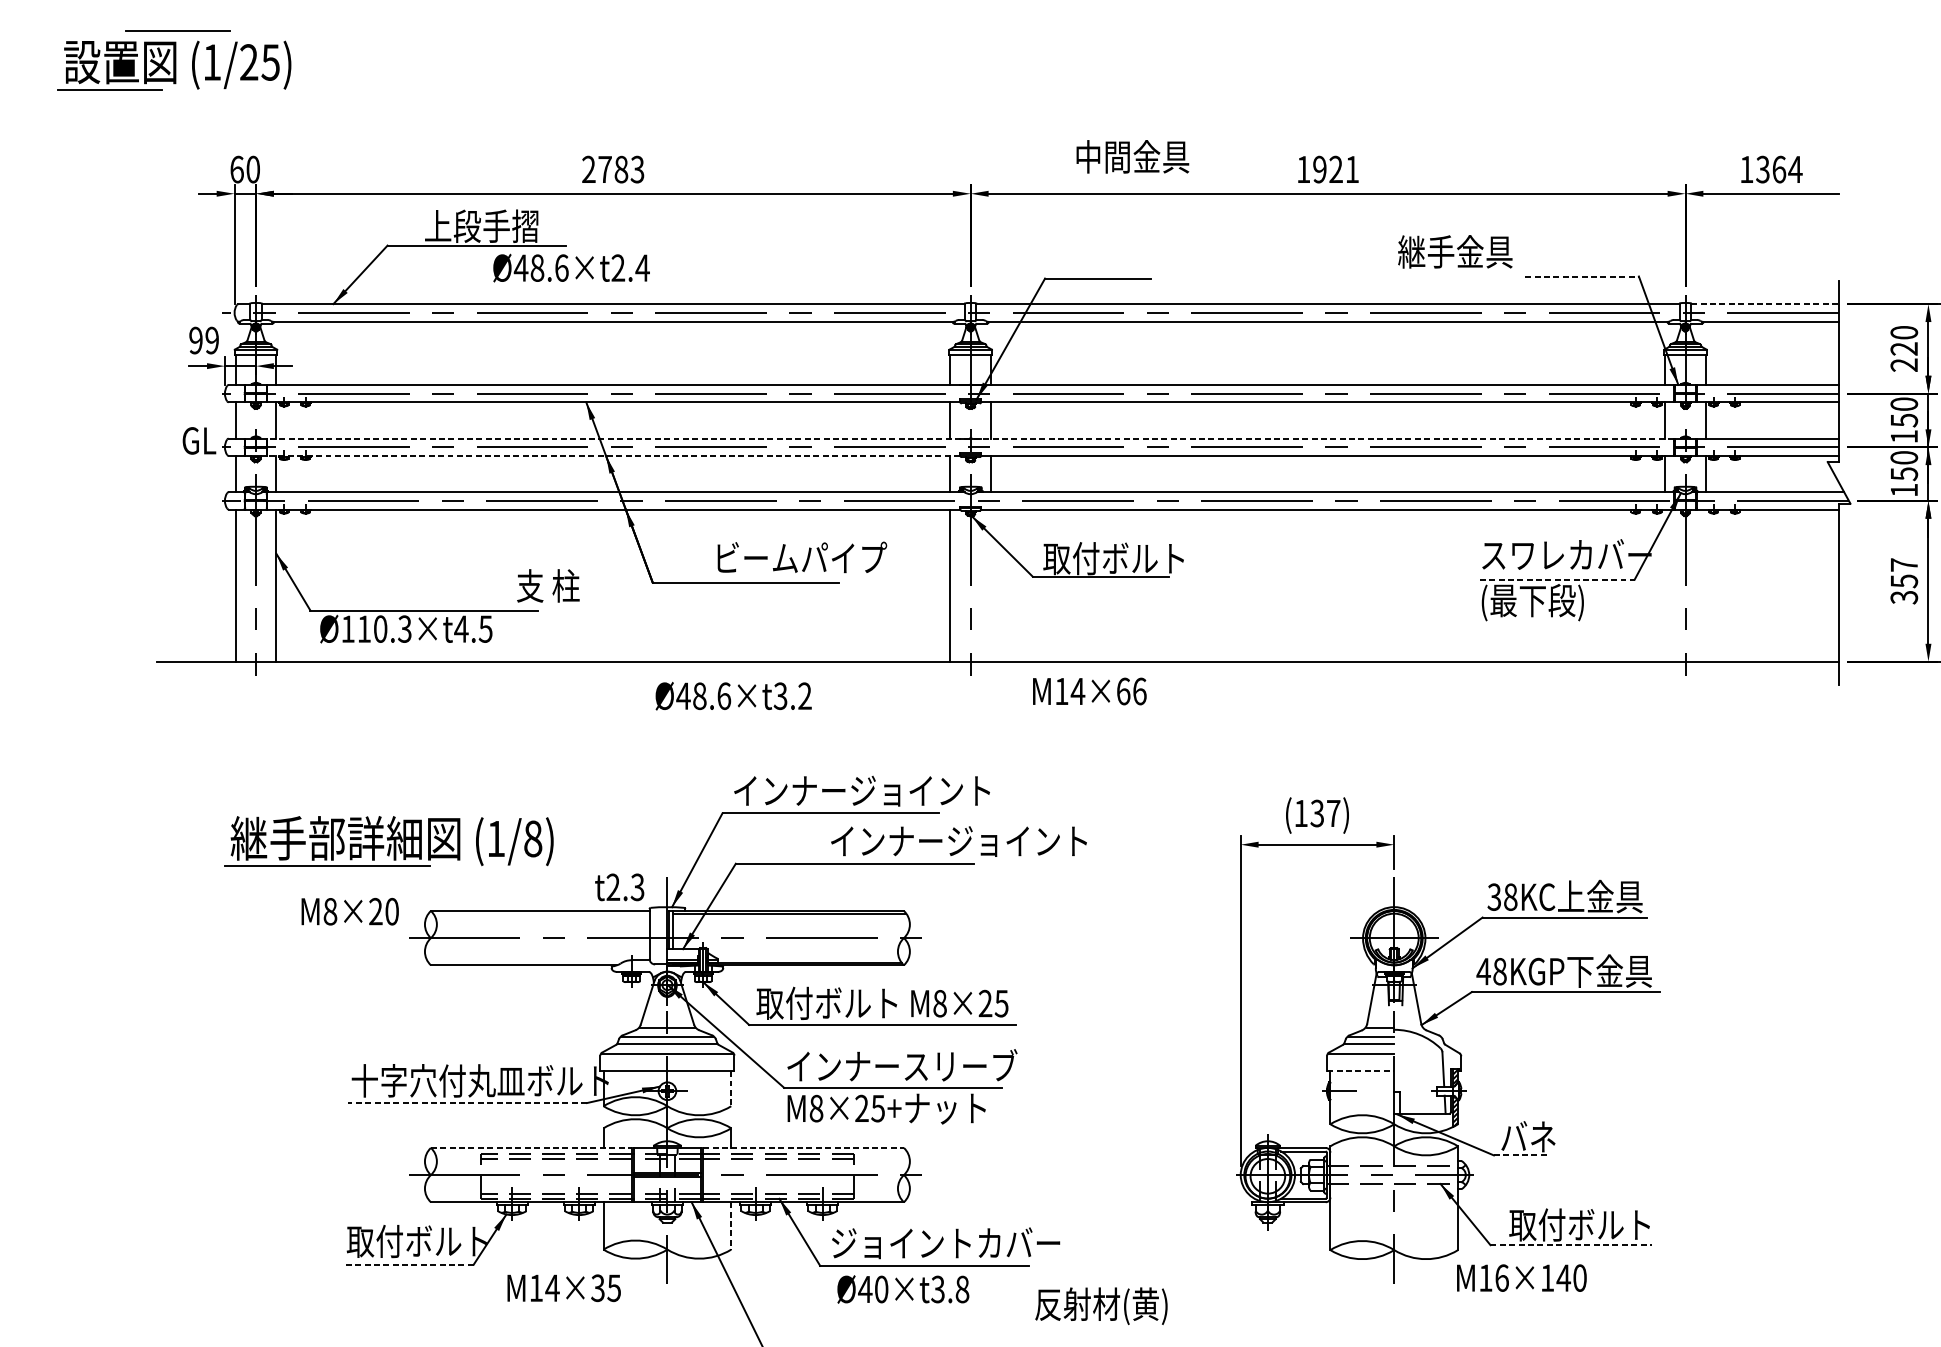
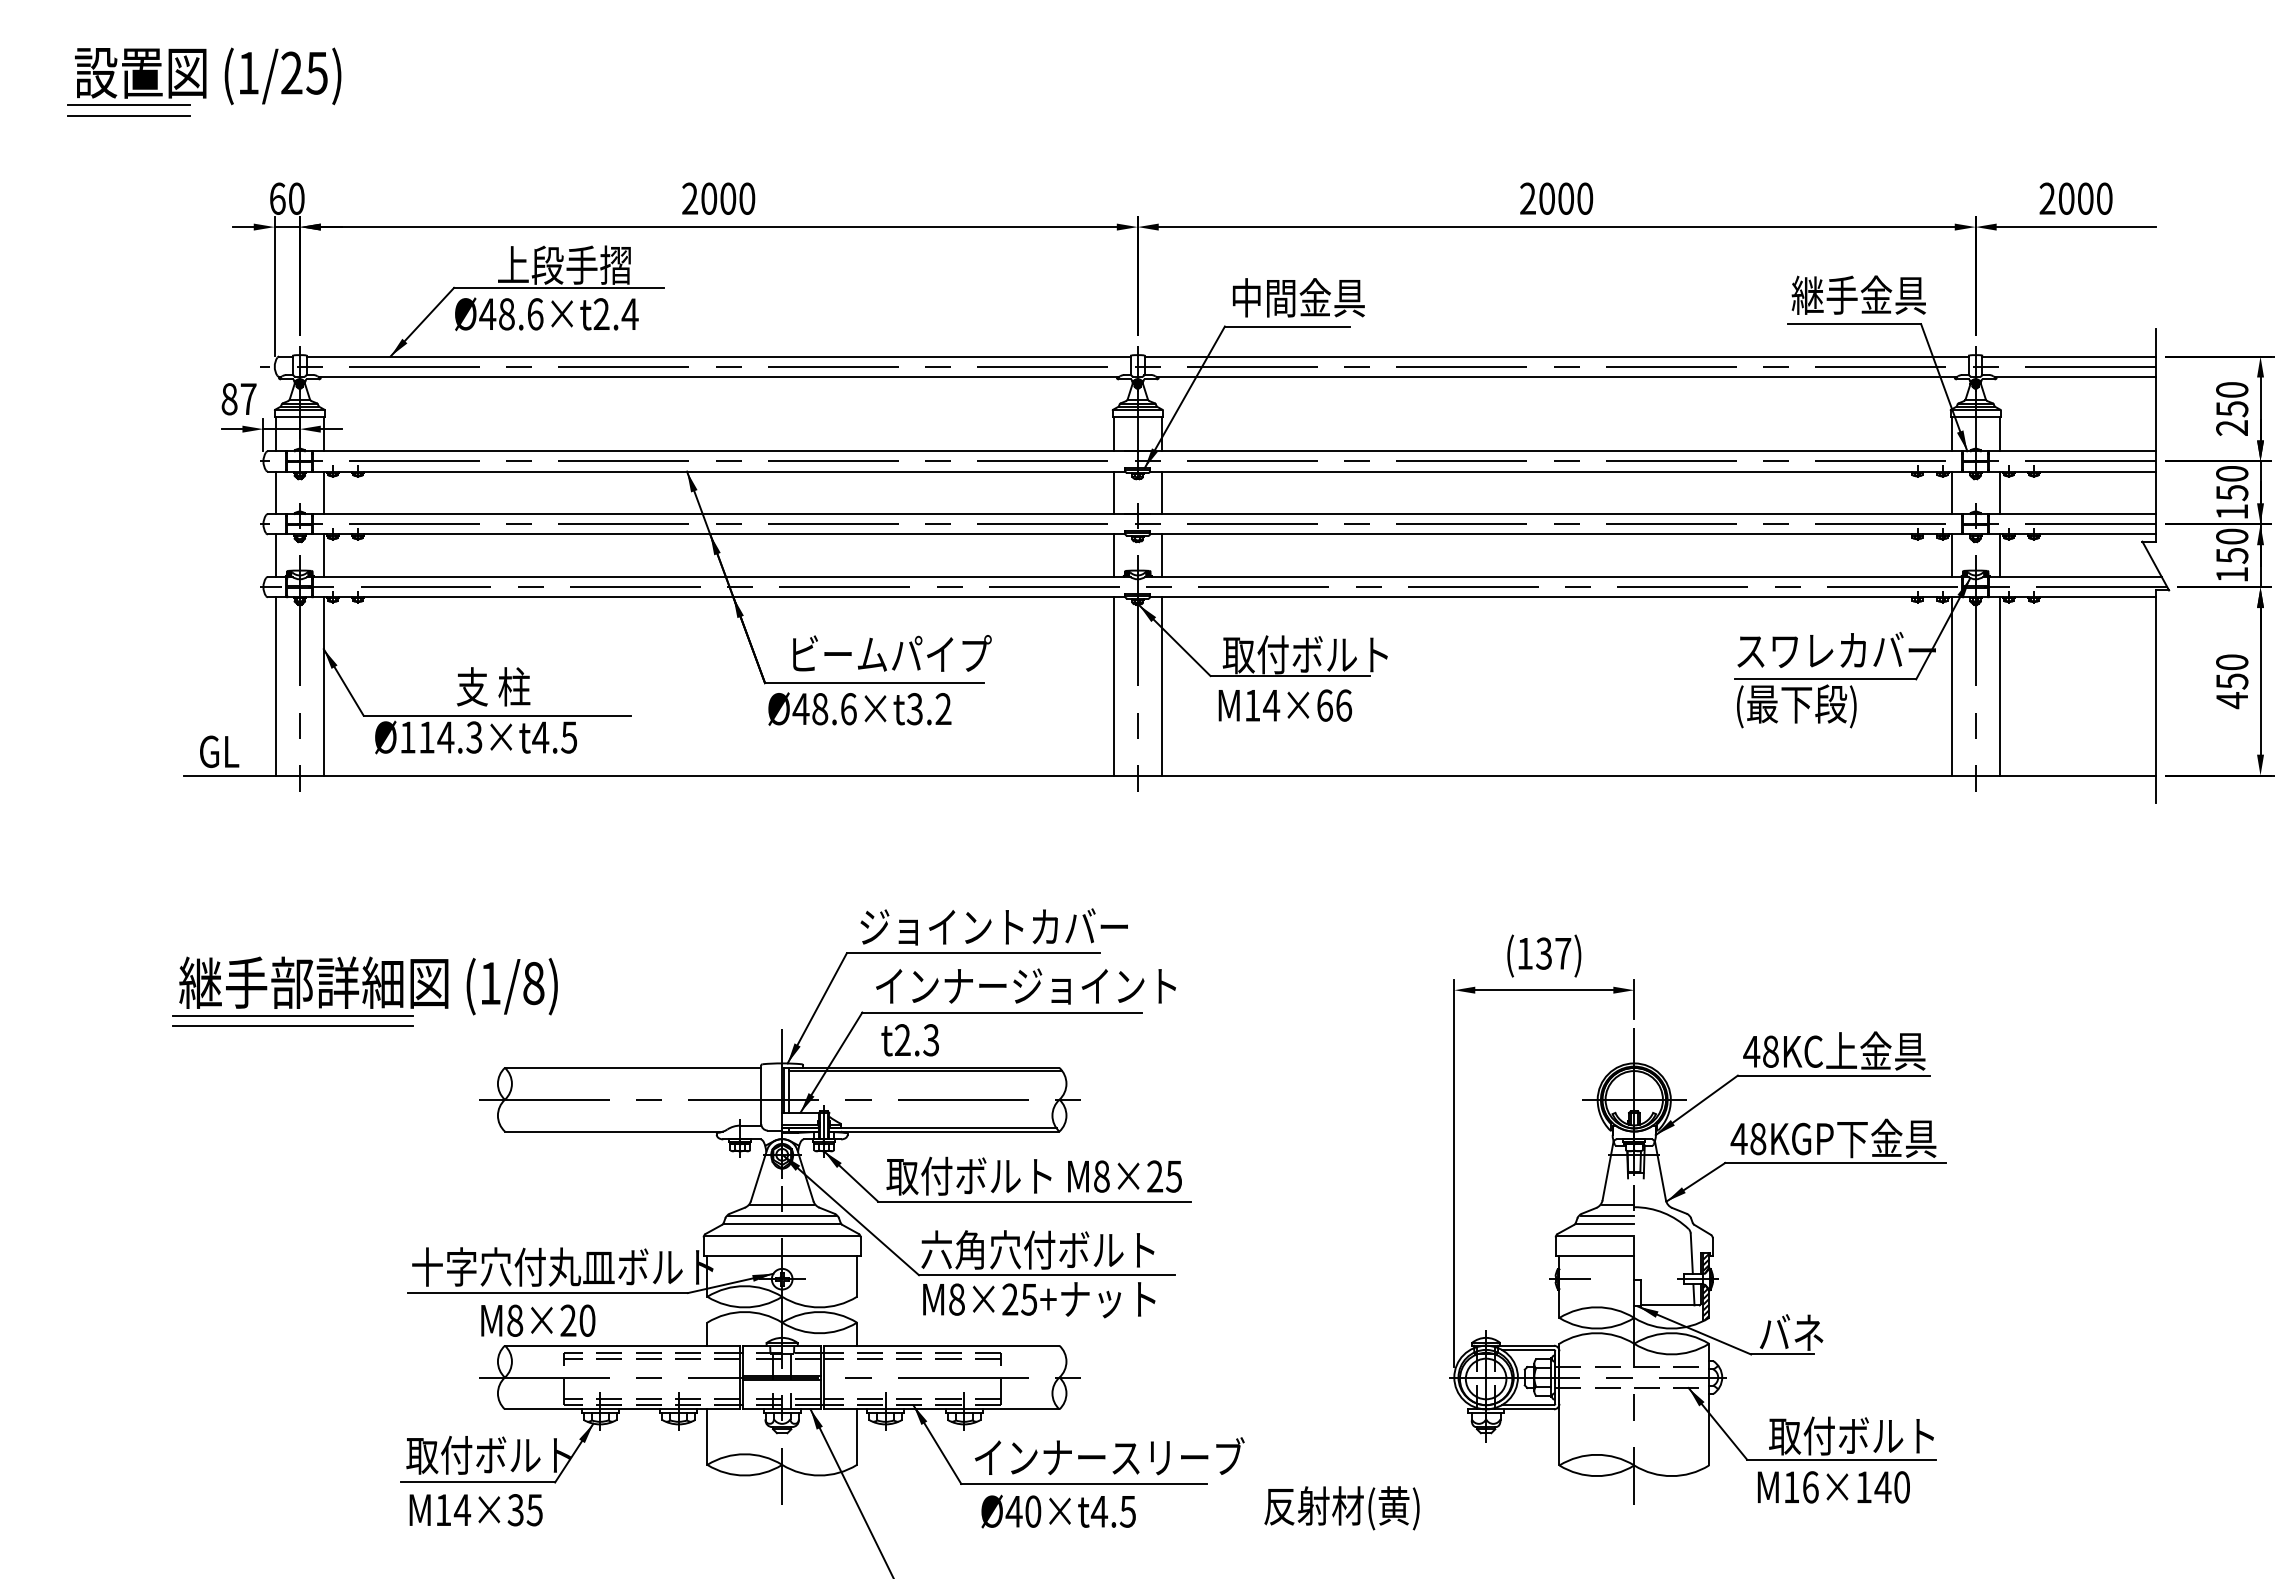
line: (177, 30) -> (128, 115), moved
text: (1132, 156) -> (1298, 297), moved
text: (621, 169) -> (728, 198), 2783 -> 2000
text: (1327, 169) -> (1556, 198), 1921 -> 2000
text: (1771, 169) -> (2076, 198), 1364 -> 2000
text: (1455, 251) -> (1858, 294), moved
text: (571, 268) -> (546, 314), moved
line: (1582, 276) -> (1854, 324), dashed -> solid
line: (1765, 304) -> (2069, 356), dashed -> solid
text: (203, 340) -> (238, 399), 99 -> 87
text: (1904, 349) -> (2232, 409), 220 -> 250
line: (970, 438) -> (1137, 514), dashed -> solid
text: (199, 440) -> (219, 751), moved
line: (613, 455) -> (718, 534), dashed -> solid
text: (802, 557) -> (892, 653), moved
line: (1557, 579) -> (1825, 679), dashed -> solid
text: (1904, 581) -> (2232, 681), 357 -> 450
text: (548, 585) -> (493, 686), moved
line: (990, 585) -> (1161, 686), added
line: (1664, 585) -> (1951, 686), added
line: (1705, 585) -> (1999, 686), added
text: (380, 629) -> (445, 737), Ø110.3×t4.5 -> Ø114.3×t4.5
text: (1089, 691) -> (1285, 705), moved
text: (733, 695) -> (859, 708), moved
text: (862, 790) -> (1010, 926), インナージョイント -> ジョイントカバー
part: (388, 841) -> (364, 986), moved
text: (958, 841) -> (1025, 986), moved
line: (249, 875) -> (292, 1026), added
text: (619, 887) -> (909, 1040), moved
text: (1494, 896) -> (1751, 1051), 38KC -> 48KC
text: (350, 911) -> (538, 1320), moved
text: (901, 1065) -> (1056, 1249), インナースリーブ -> 六角穴付ボルト
line: (1361, 1070) -> (1595, 1255), dashed -> solid
line: (731, 1088) -> (857, 1276), dashed -> solid
line: (468, 1103) -> (548, 1293), dashed -> solid
line: (531, 1147) -> (622, 1345), dashed -> solid
line: (803, 1147) -> (941, 1345), dashed -> solid
line: (1521, 1155) -> (1783, 1354), dashed -> solid
line: (731, 1226) -> (857, 1437), dashed -> solid
text: (946, 1242) -> (1109, 1456), ジョイントカバー -> インナースリーブ
line: (1571, 1245) -> (1841, 1459), dashed -> solid
line: (408, 1264) -> (478, 1482), dashed -> solid
text: (1521, 1278) -> (1833, 1487), moved
text: (563, 1288) -> (475, 1510), moved
text: (950, 1289) -> (1113, 1511), Ø40×t3.8 -> Ø40×t4.5
text: (1101, 1306) -> (1341, 1508), moved

